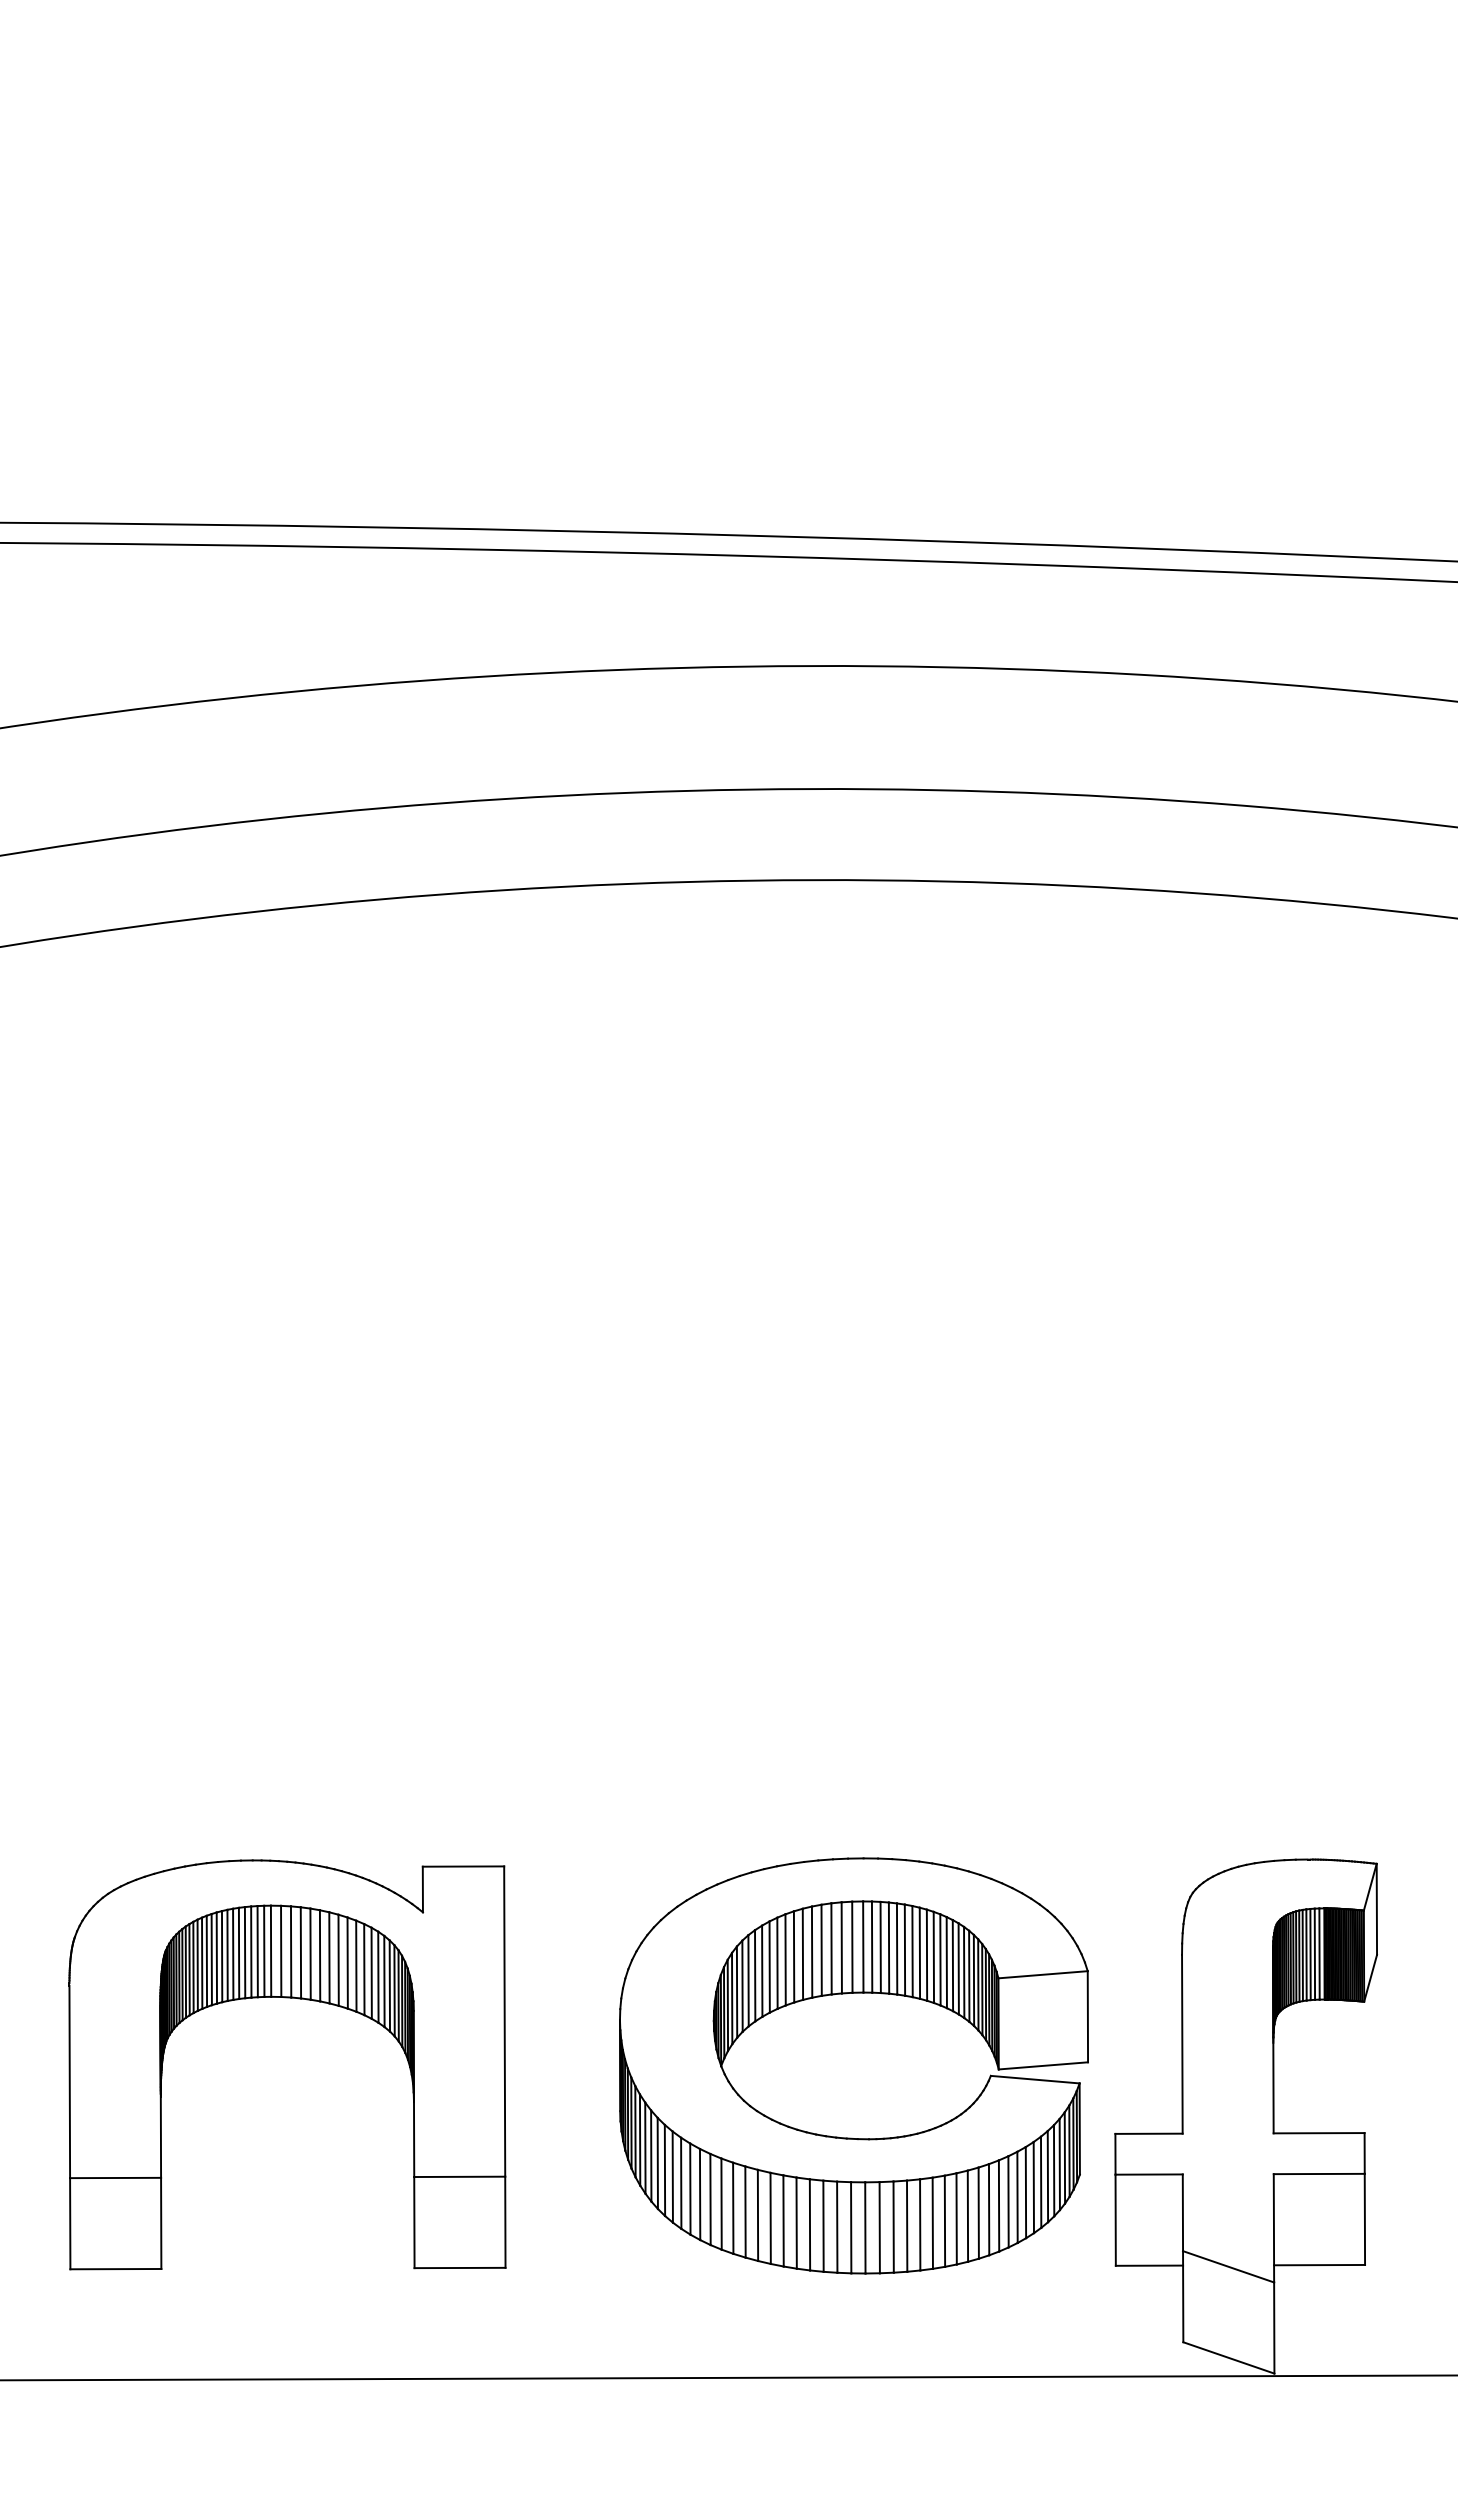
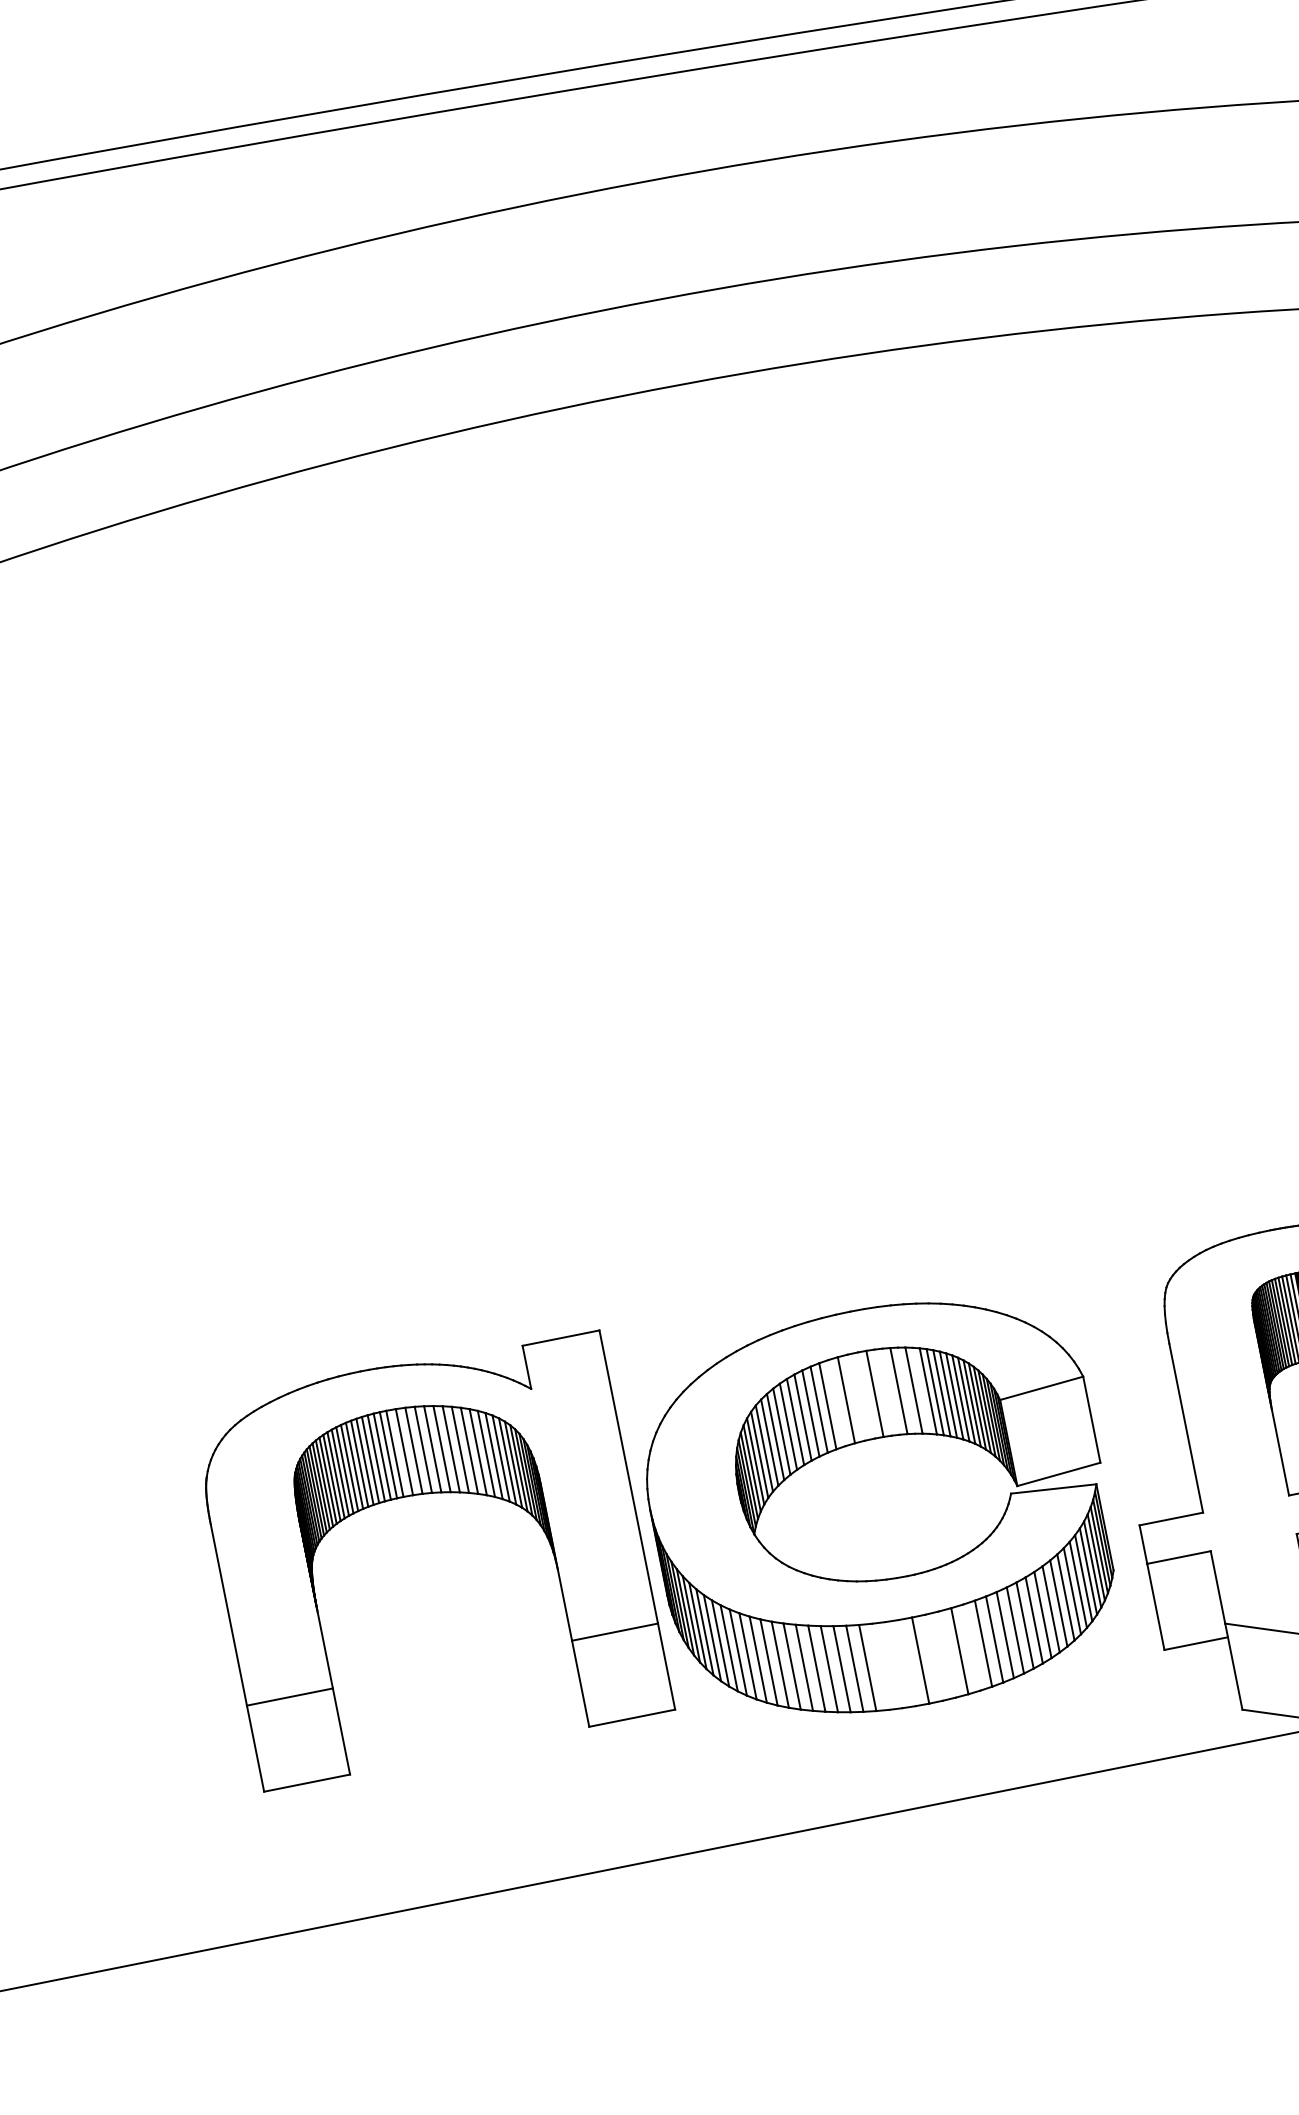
line: (852, 1946) -> (856, 1396), removed
line: (863, 1946) -> (866, 1394), removed
line: (880, 1947) -> (882, 1392), removed
line: (888, 1947) -> (890, 1391), removed
line: (831, 1948) -> (836, 1402), removed
line: (904, 1949) -> (906, 1390), removed
line: (919, 1952) -> (920, 1390), removed
part: (298, 1999) -> (429, 1494), moved
line: (920, 2224) -> (972, 1647), removed
line: (823, 2225) -> (880, 1666), removed
line: (837, 2226) -> (894, 1664), removed
line: (893, 2226) -> (946, 1654), removed
line: (851, 2227) -> (907, 1662), removed
line: (879, 2227) -> (933, 1657), removed

